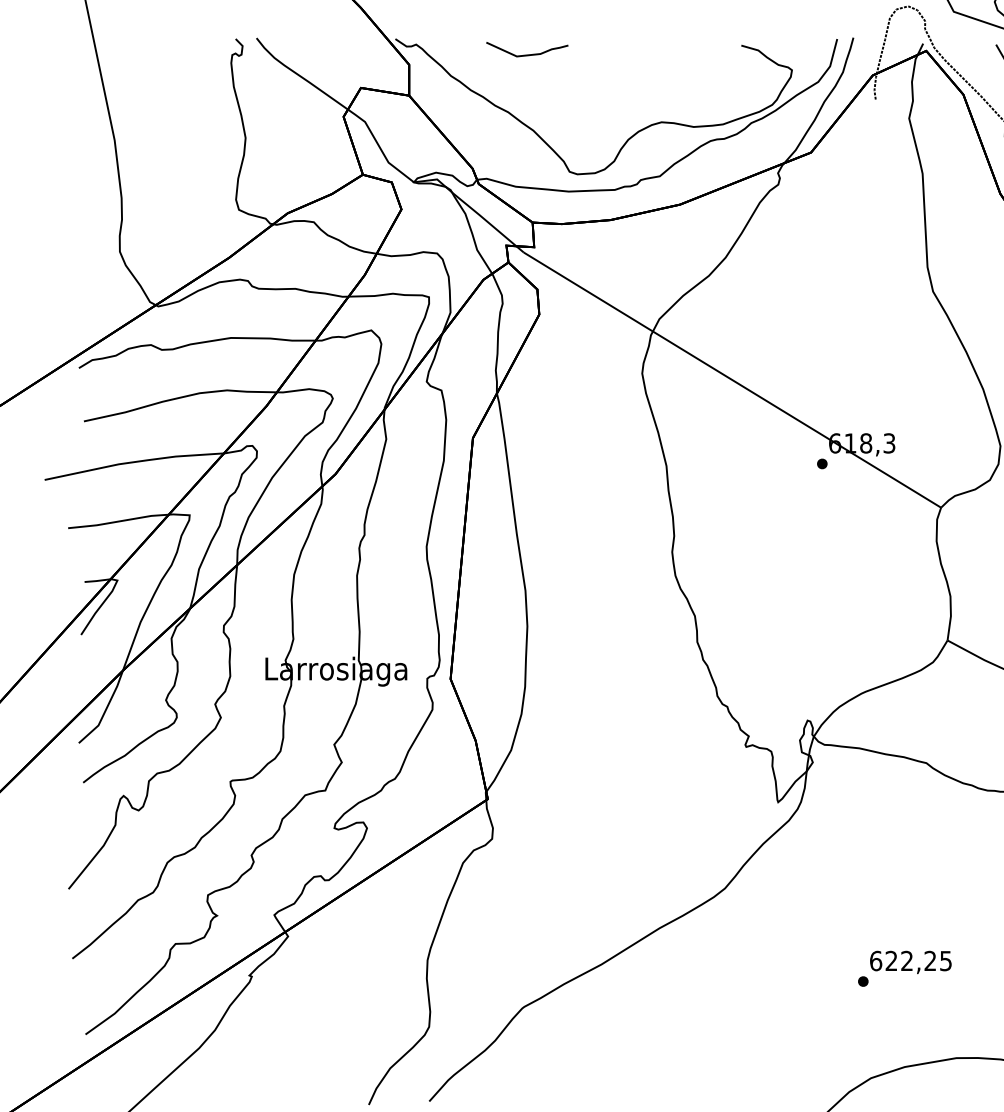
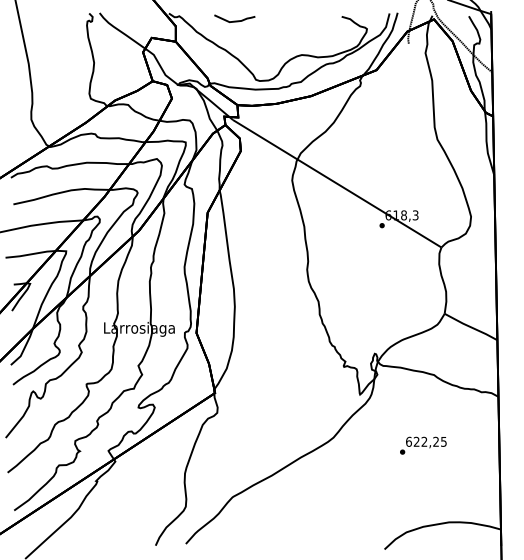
text: (905, 968) -> (423, 445), moved

